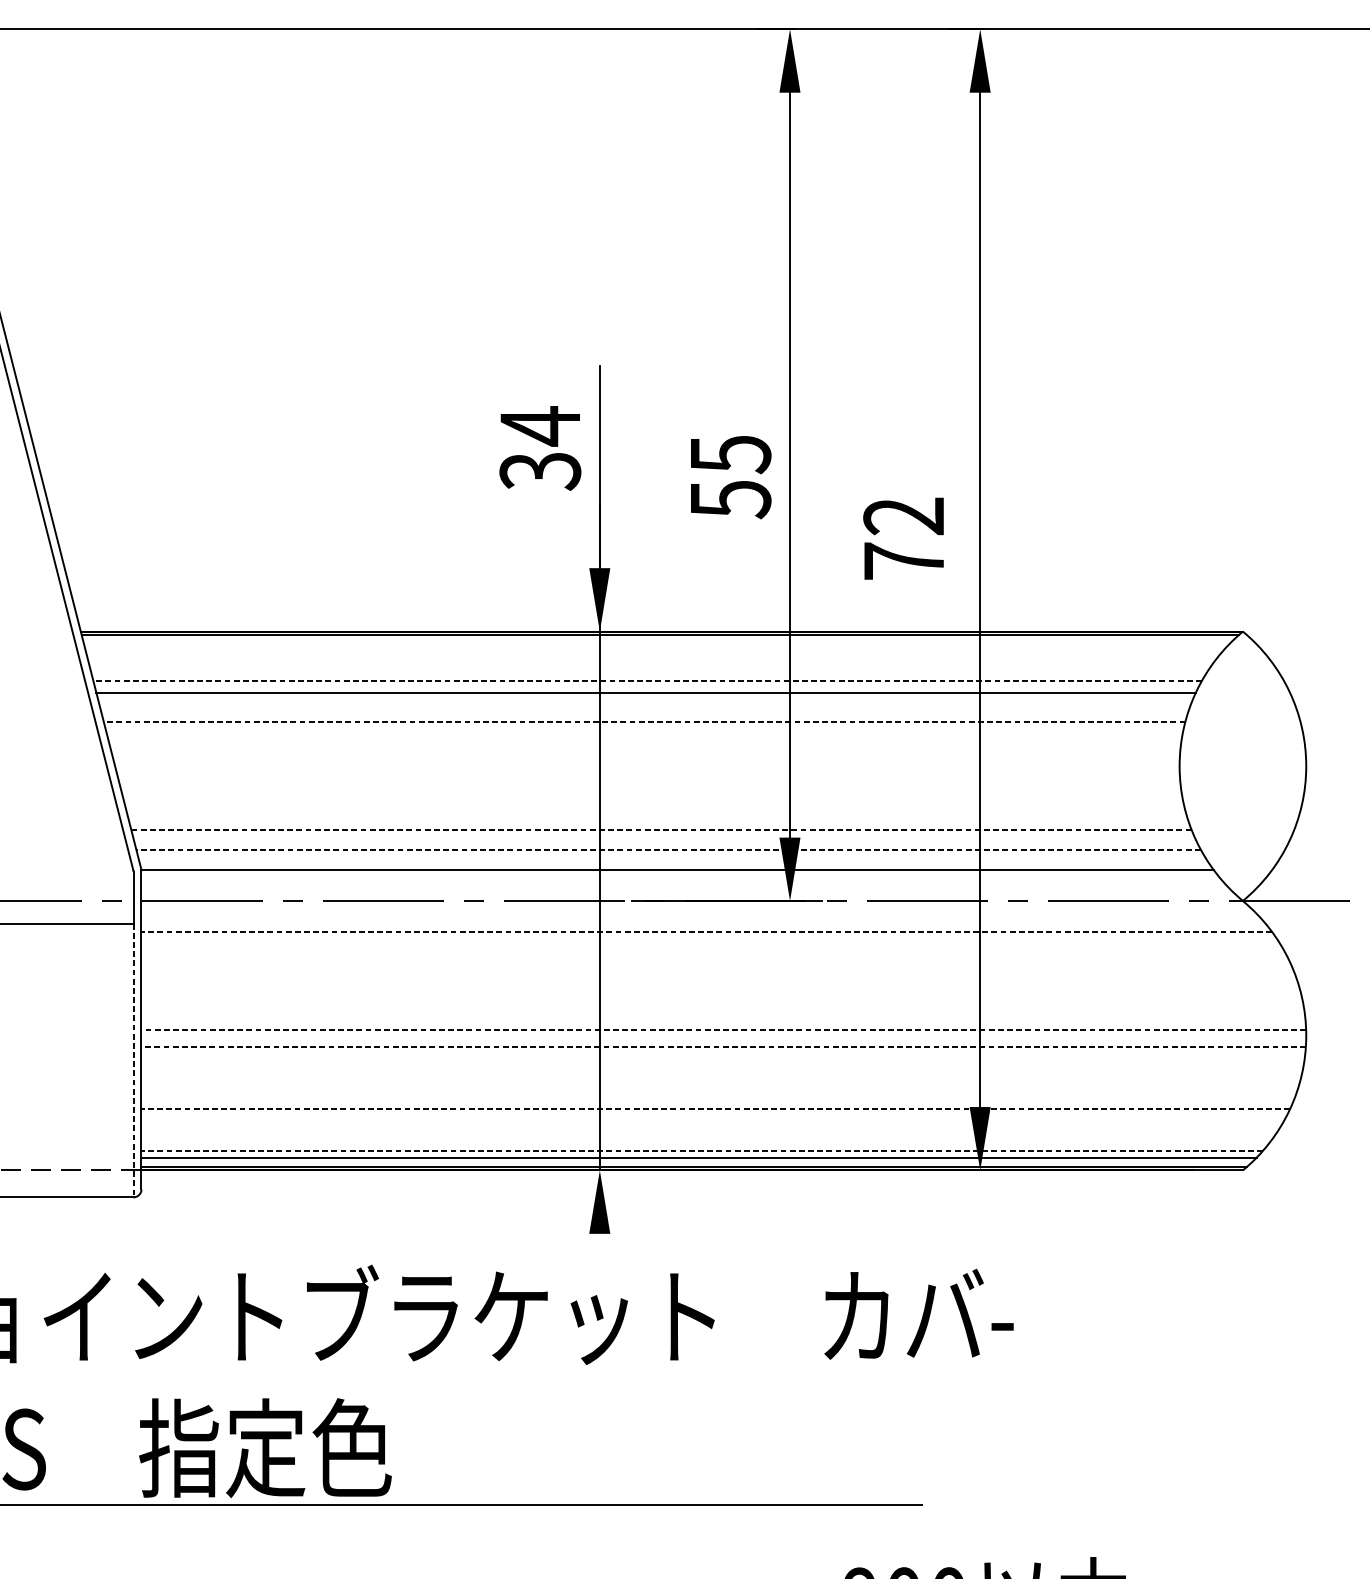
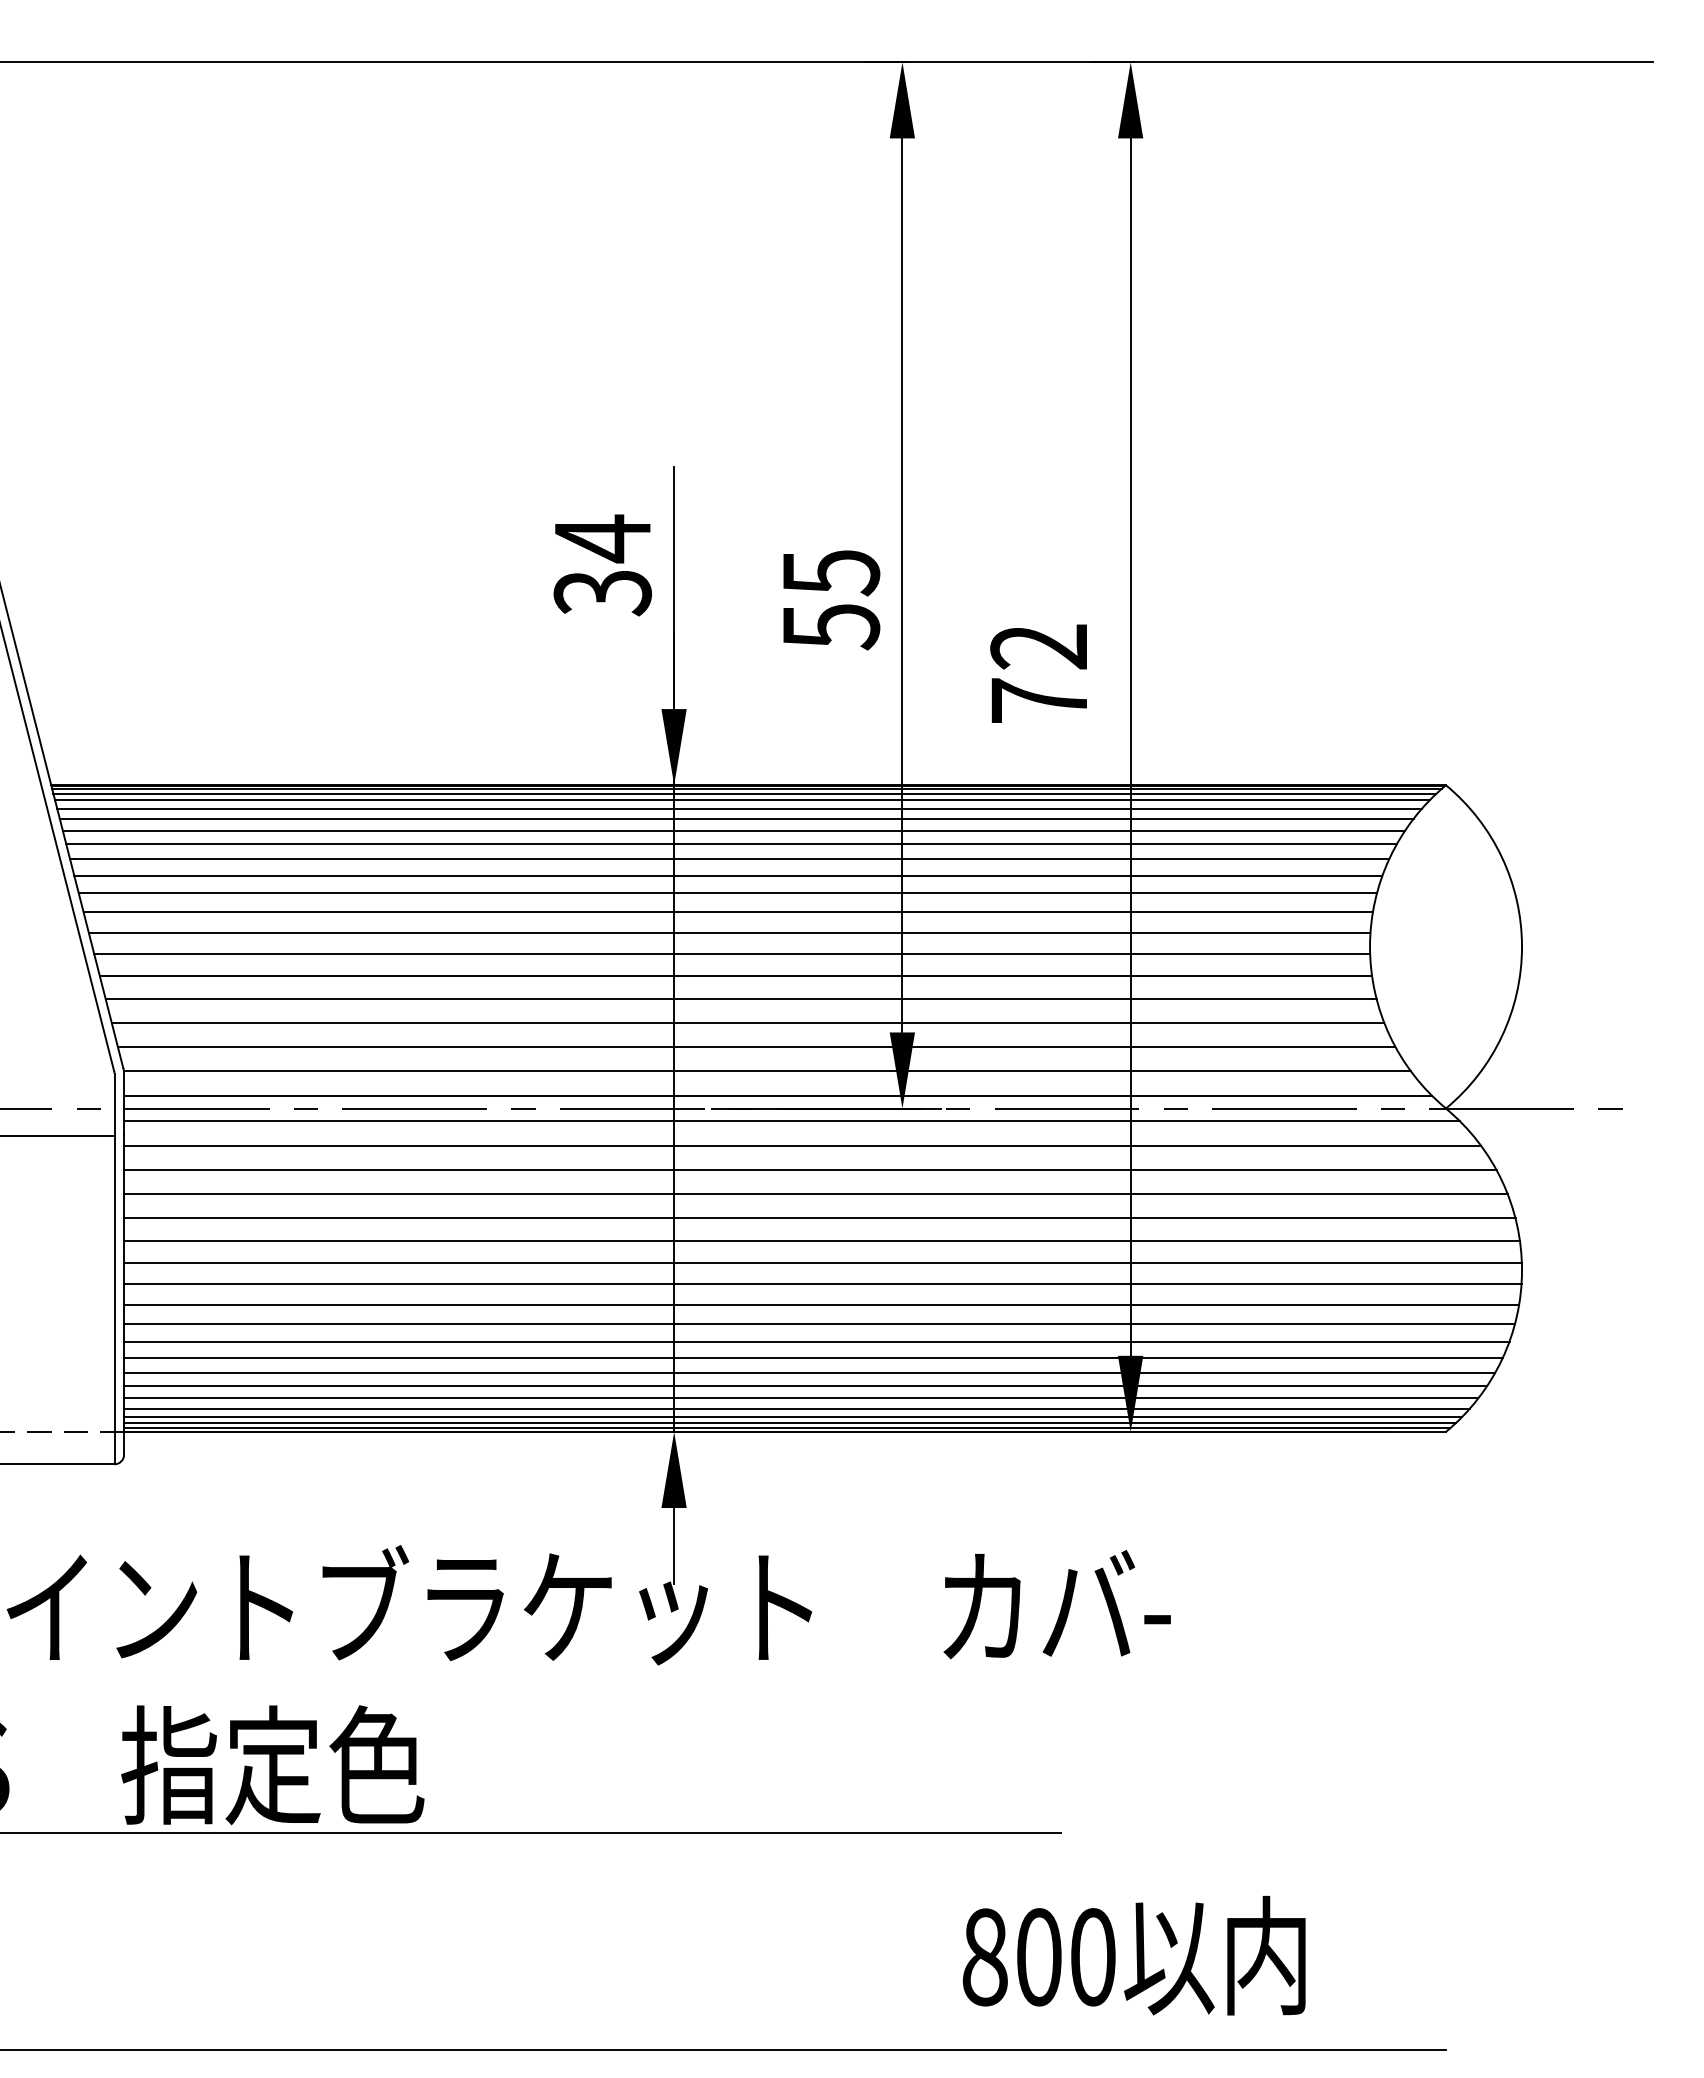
line: (658, 638) -> (744, 793), added
line: (656, 644) -> (742, 800), added
line: (654, 651) -> (739, 808), added
line: (651, 659) -> (736, 818), added
line: (649, 669) -> (733, 830), added
line: (647, 681) -> (731, 844), dashed -> solid
line: (645, 706) -> (728, 875), added
line: (644, 721) -> (727, 893), dashed -> solid
line: (644, 737) -> (727, 912), added
line: (645, 754) -> (729, 932), added
line: (648, 772) -> (732, 954), added
line: (650, 790) -> (735, 976), added
line: (655, 810) -> (740, 999), added
line: (660, 829) -> (747, 1022), dashed -> solid
line: (668, 849) -> (756, 1046), dashed -> solid
line: (686, 890) -> (778, 1096), added
line: (697, 910) -> (791, 1120), added
line: (706, 931) -> (802, 1145), dashed -> solid
line: (713, 952) -> (810, 1170), added
line: (717, 972) -> (815, 1194), added
line: (720, 991) -> (819, 1217), added
line: (723, 1010) -> (822, 1240), added
line: (724, 1030) -> (823, 1263), dashed -> solid
line: (723, 1047) -> (822, 1284), dashed -> solid
line: (133, 1060) -> (114, 1300), dashed -> solid
line: (722, 1064) -> (821, 1304), added
line: (720, 1080) -> (819, 1323), added
line: (718, 1095) -> (816, 1341), added
line: (715, 1109) -> (812, 1358), dashed -> solid
line: (712, 1121) -> (809, 1373), added
line: (709, 1132) -> (805, 1386), added
line: (705, 1142) -> (801, 1398), added
line: (701, 1150) -> (796, 1408), dashed -> solid
line: (695, 1163) -> (789, 1423), added
line: (600, 1265) -> (674, 1546), added

